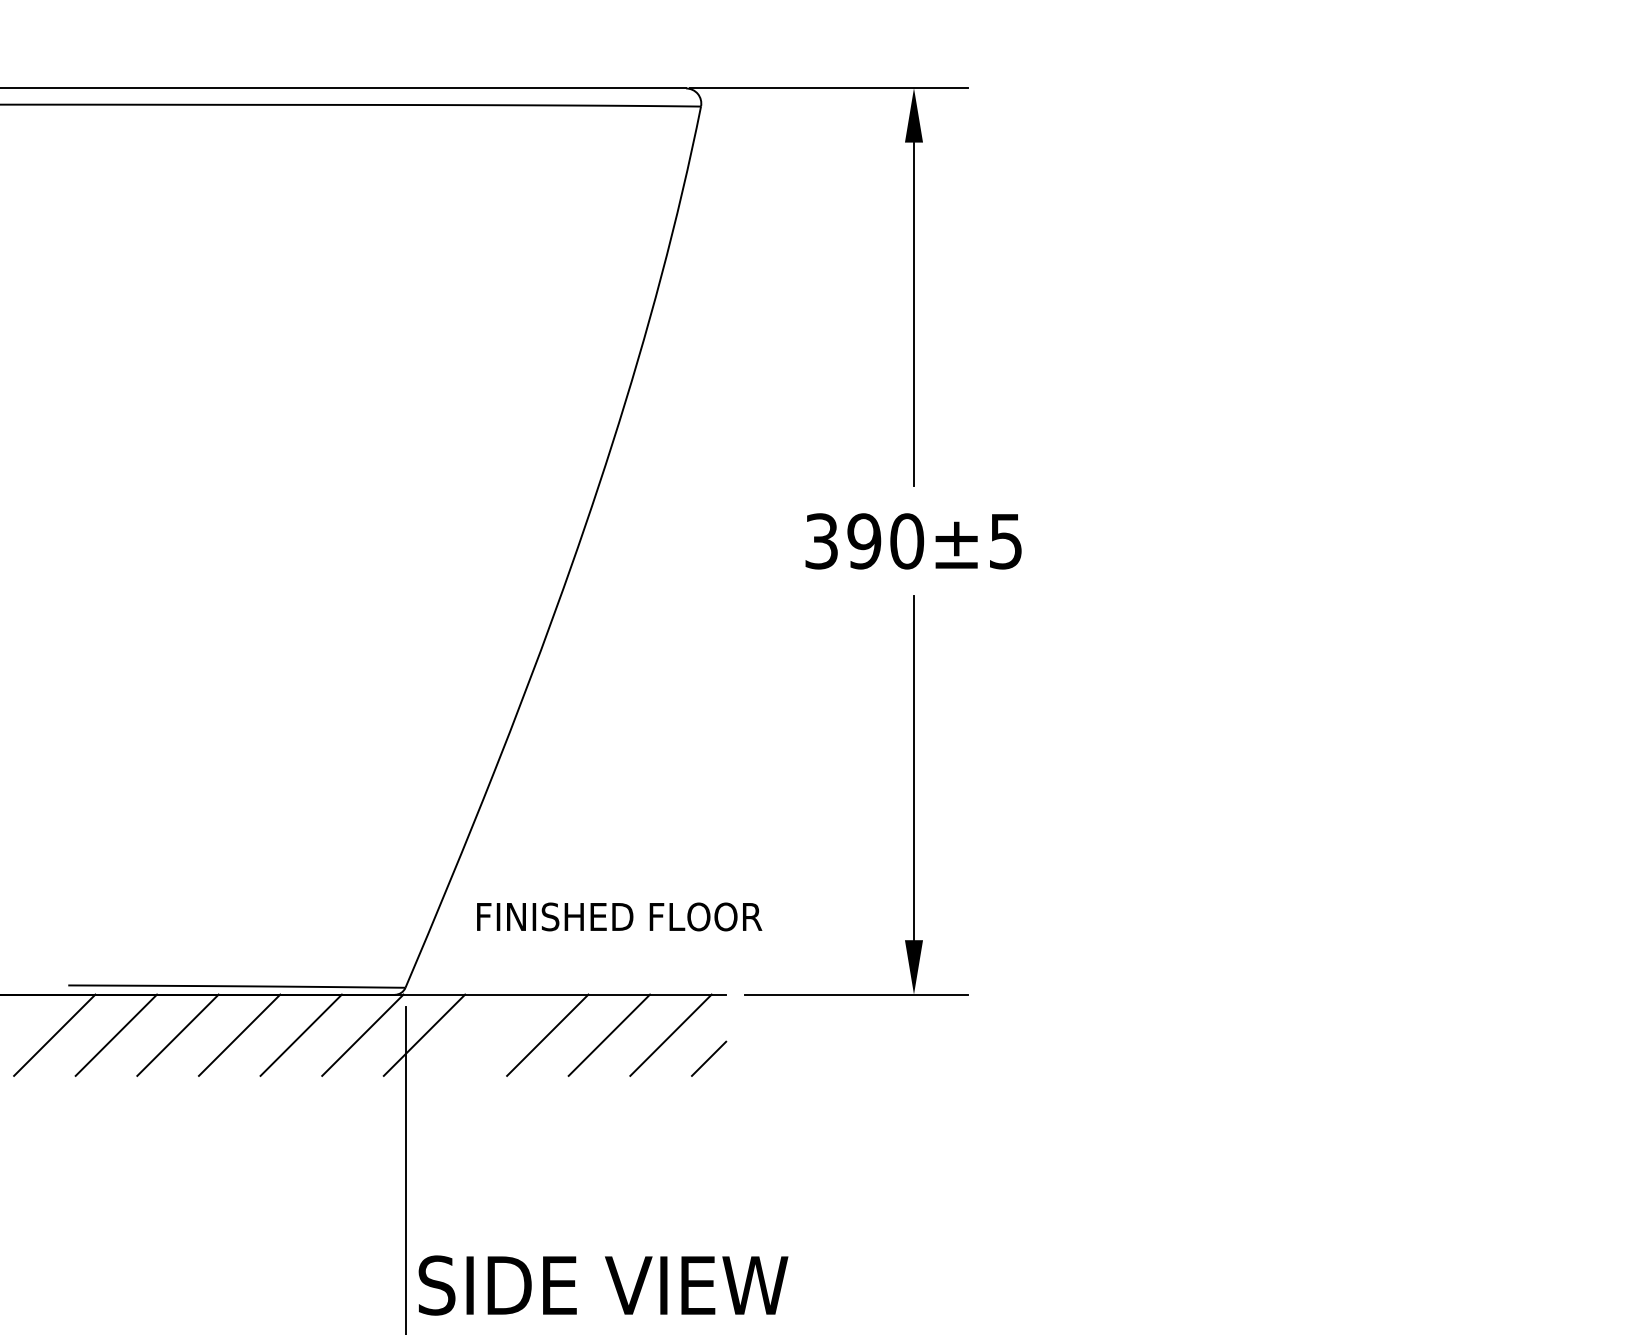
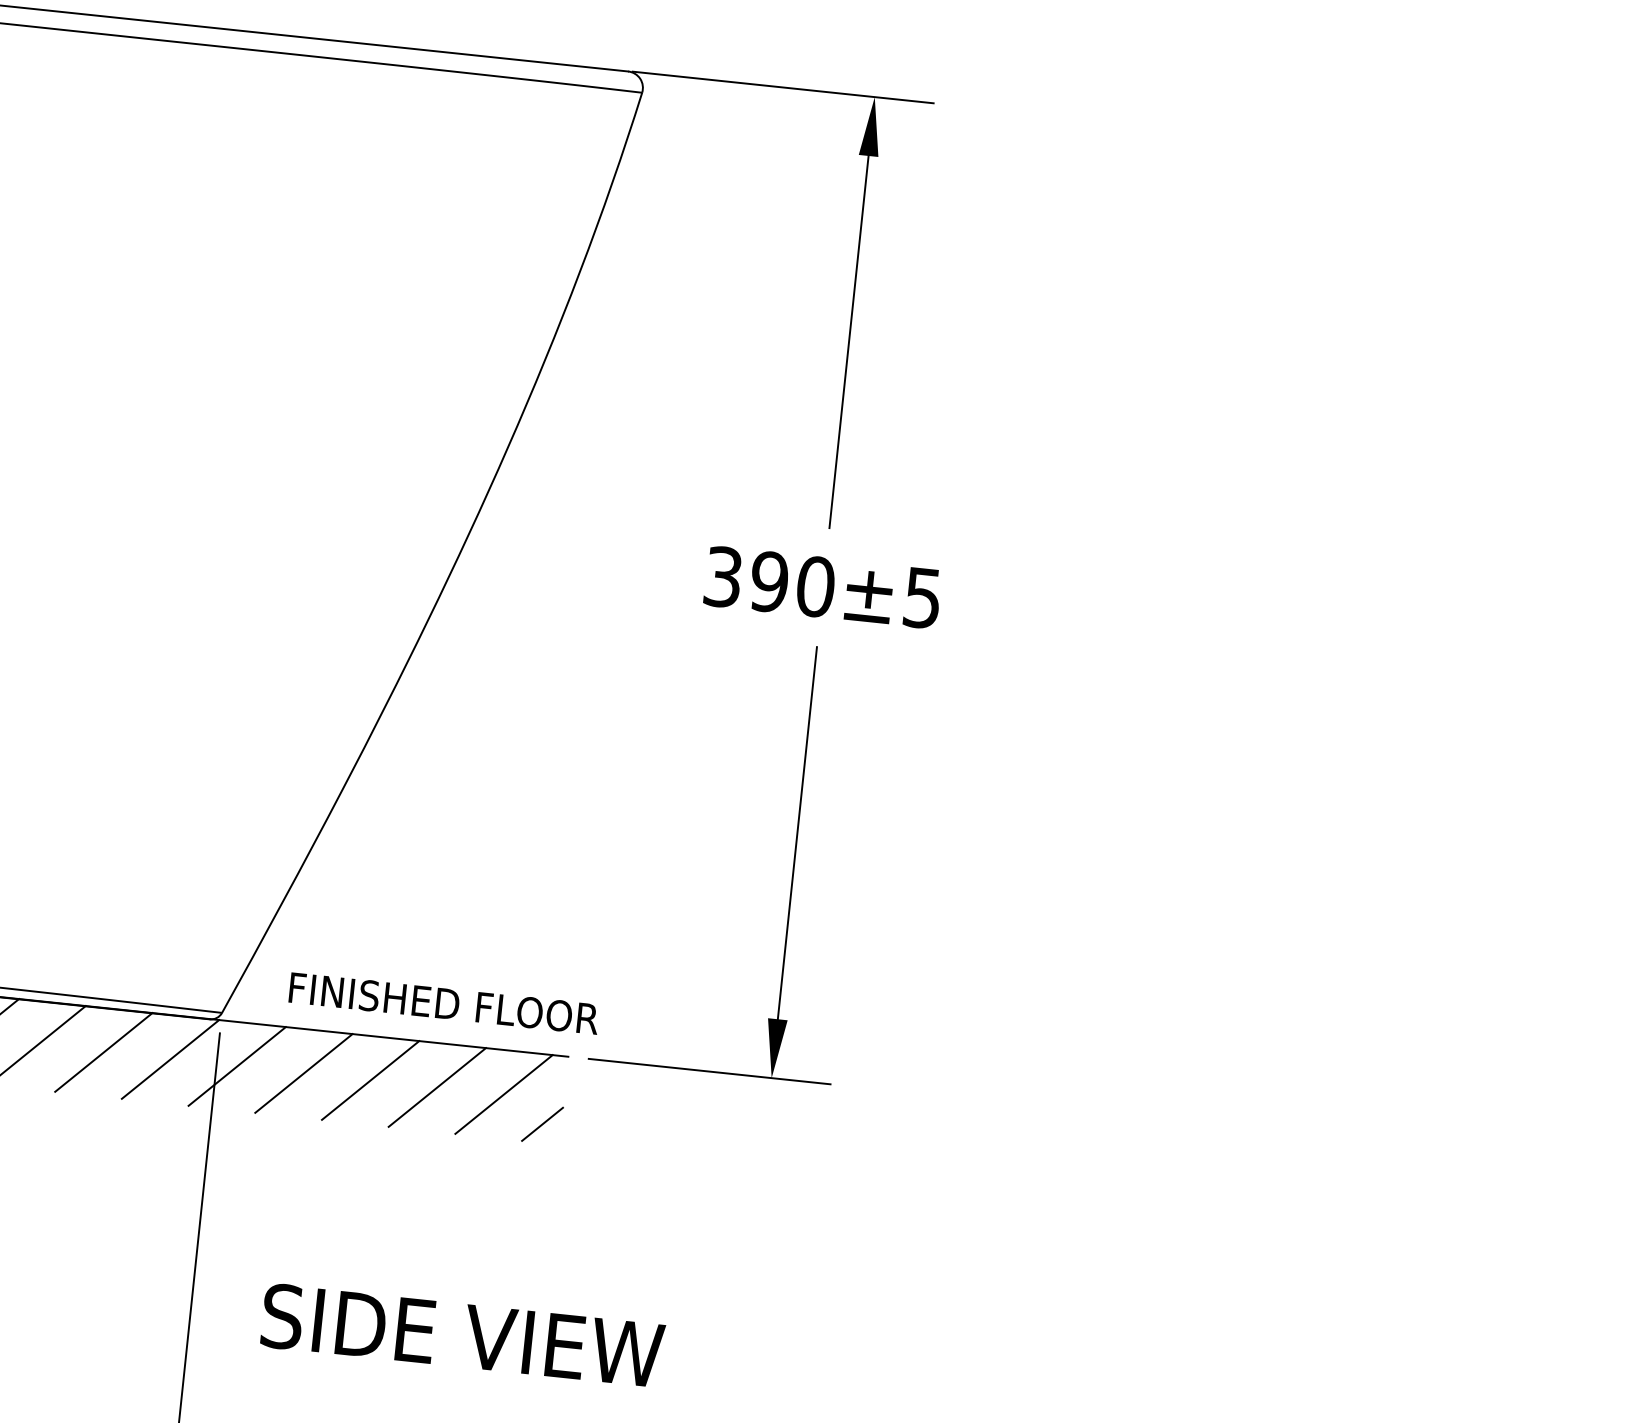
text: (619, 916) -> (444, 1003), moved
line: (485, 1034) -> (303, 1072), added
text: (603, 1285) -> (462, 1335), moved

